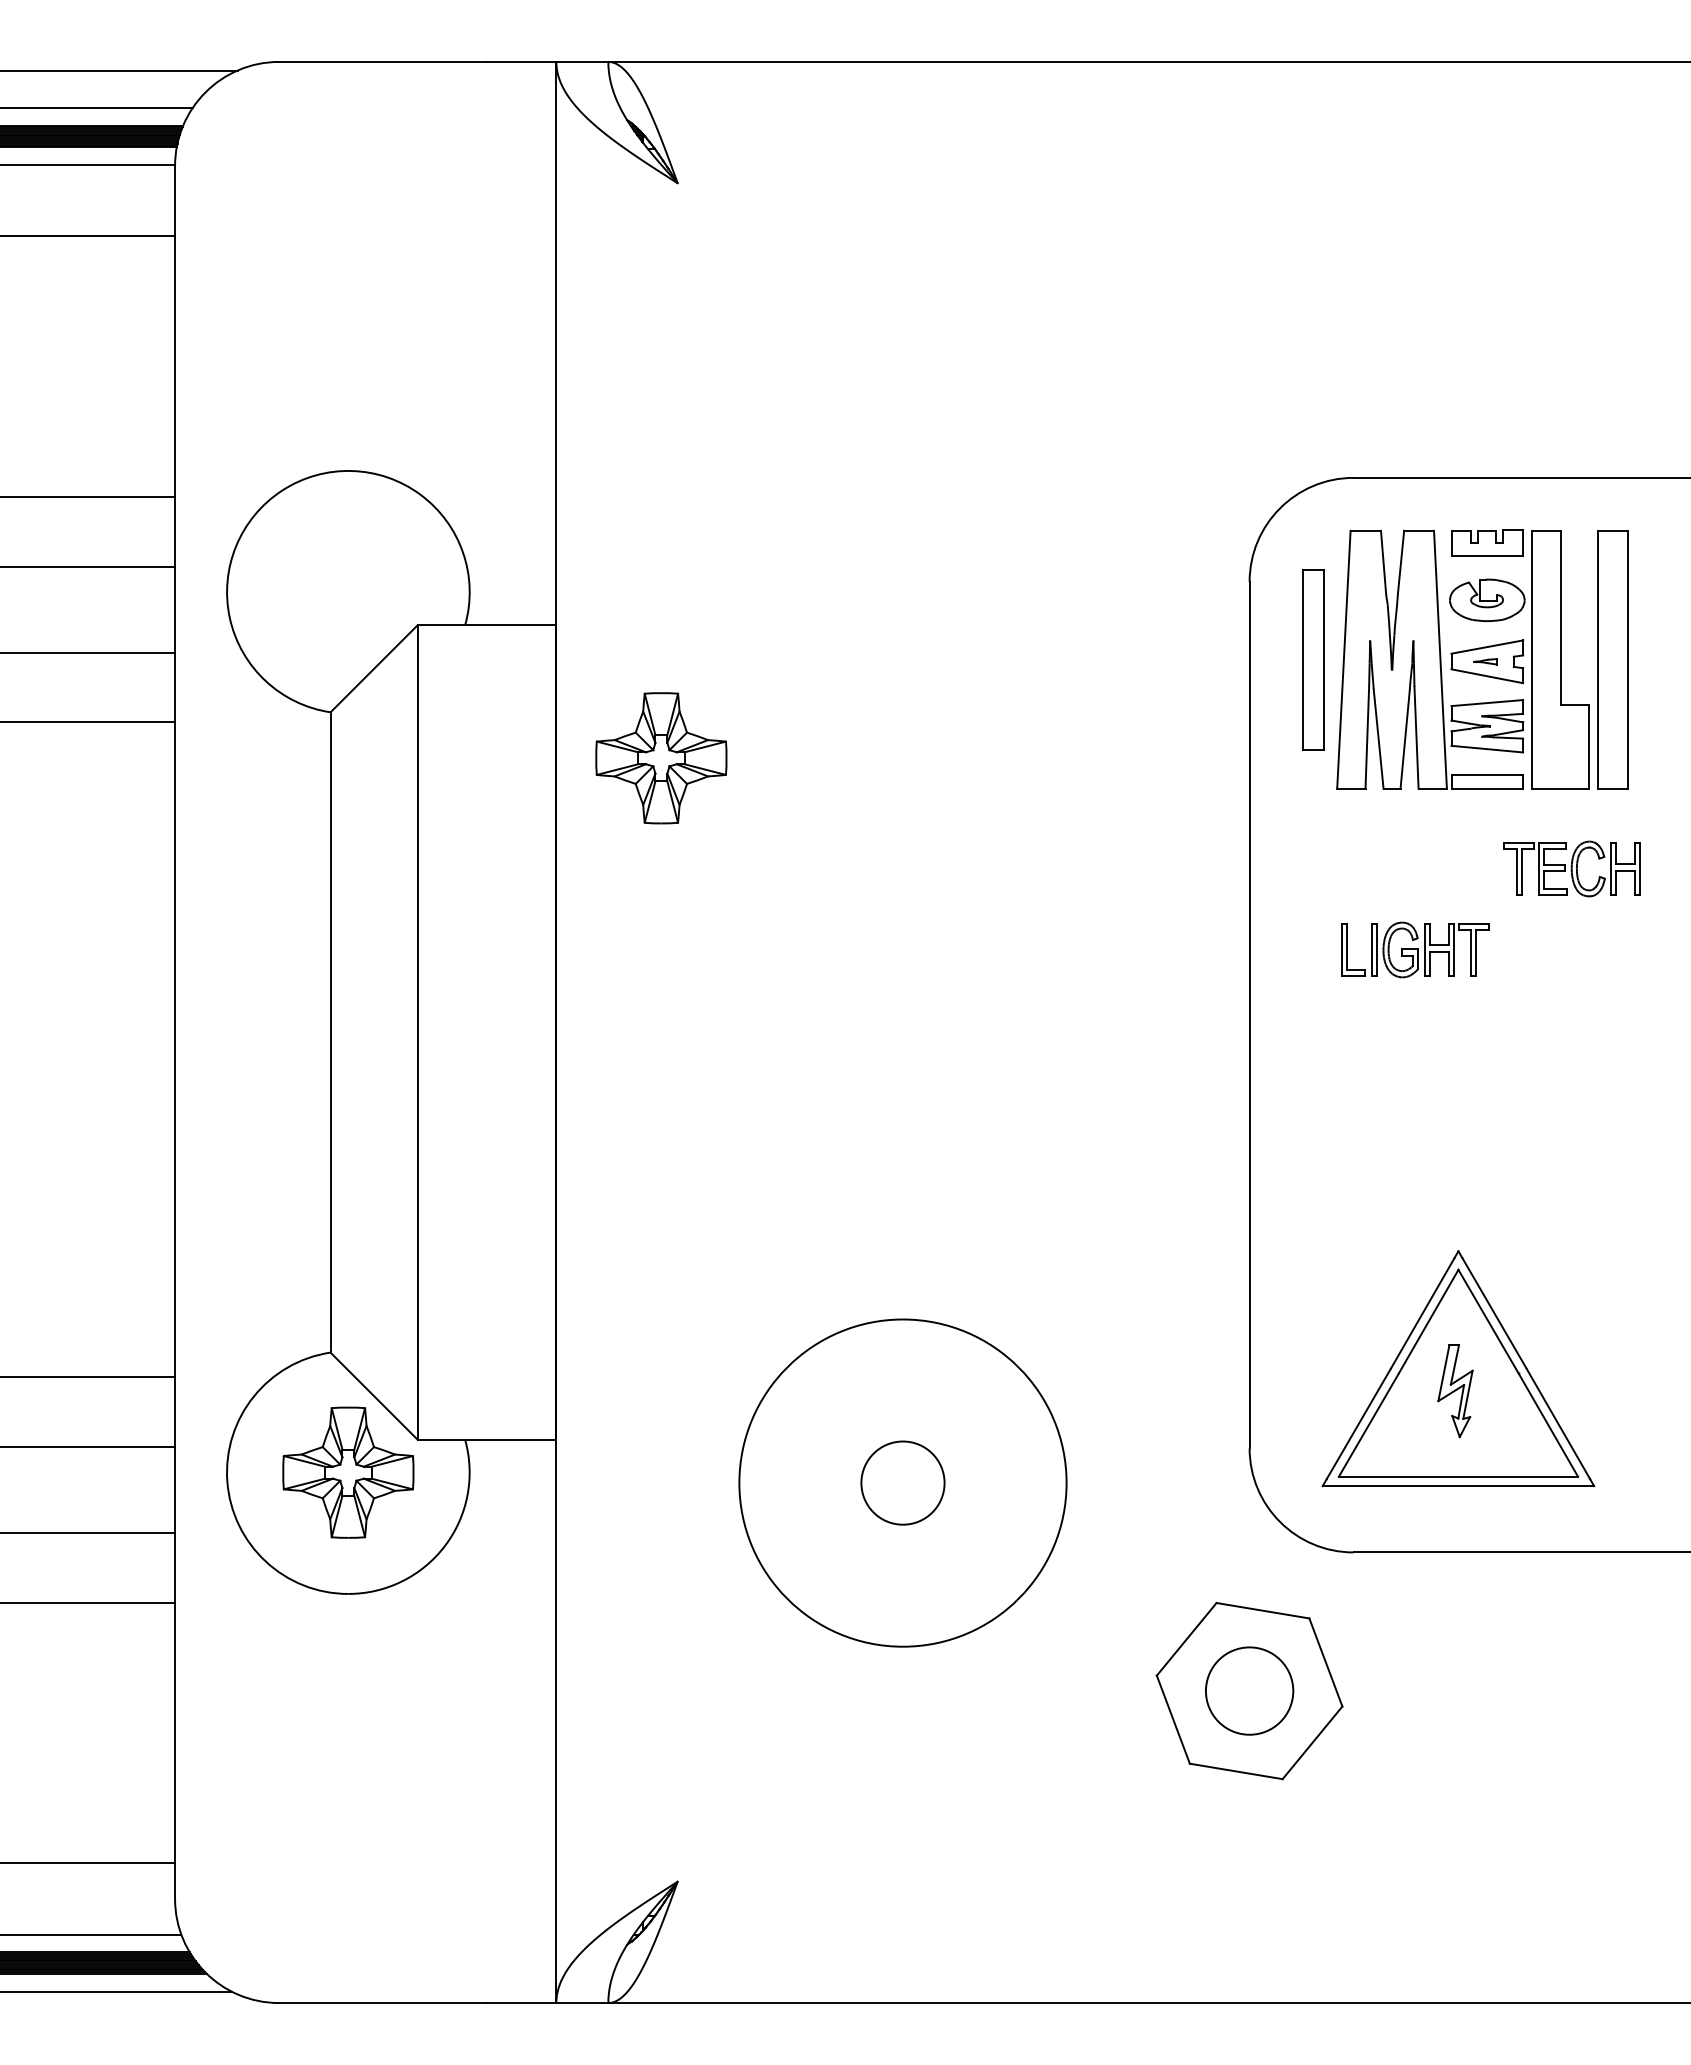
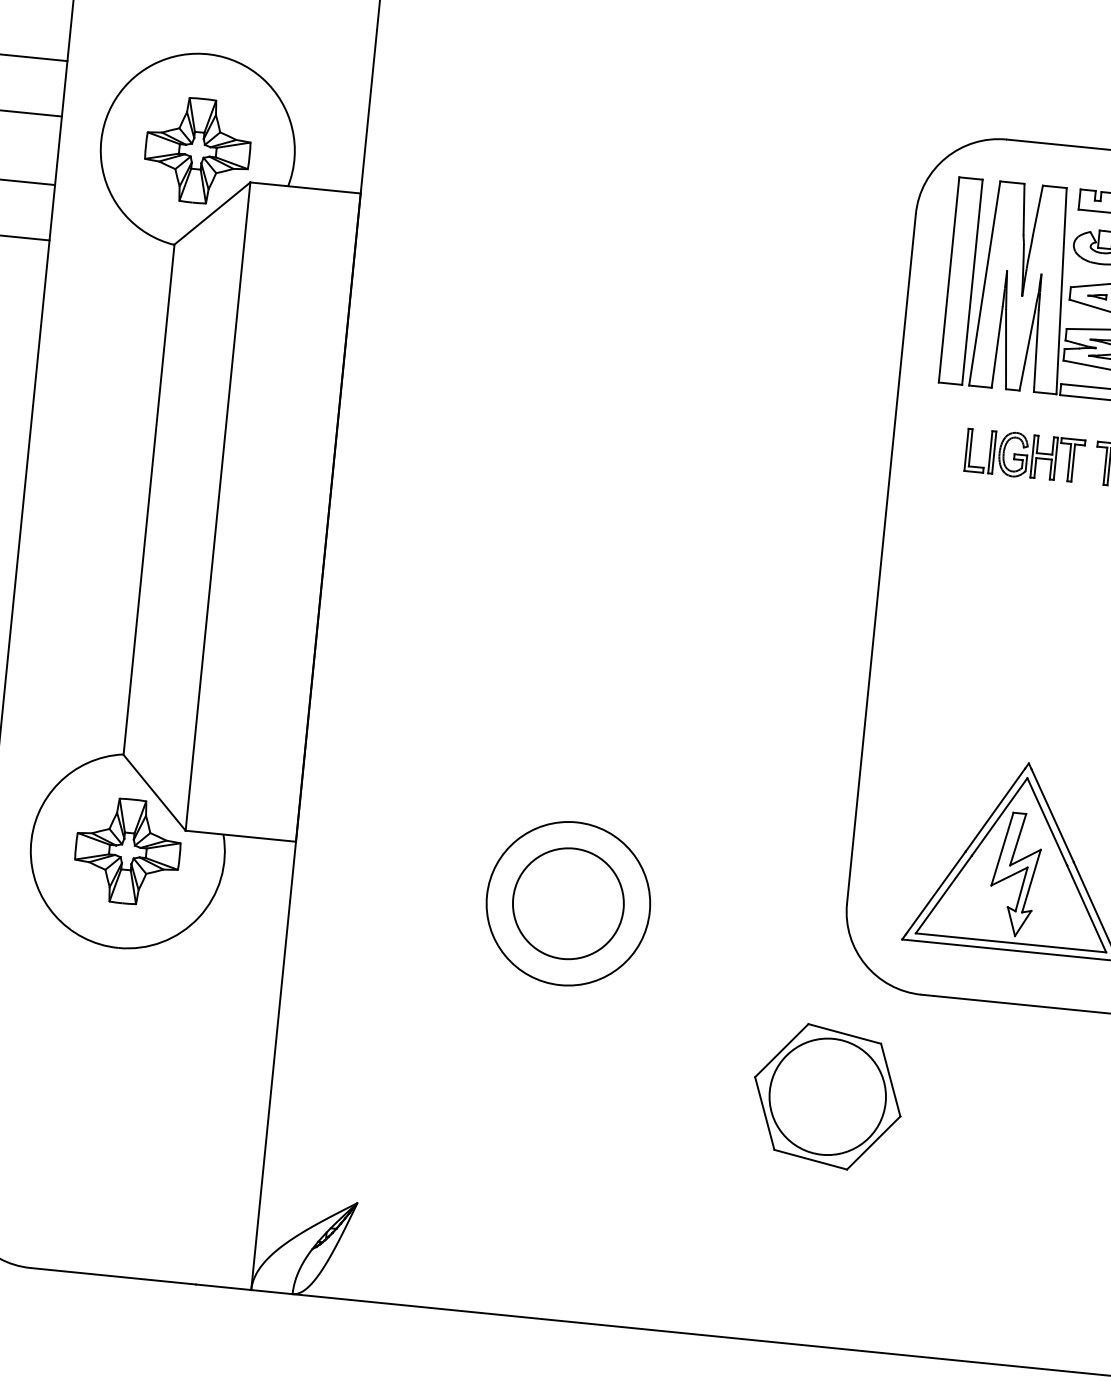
part: (1313, 659) -> (960, 280), size x1.43
part: (661, 758) -> (197, 150), moved
part: (1415, 949) -> (1025, 455), moved
part: (1455, 1390) -> (1015, 873), size x1.67
circle: (902, 1482) -> (568, 903), size x0.62
circle: (902, 1482) -> (568, 903), size x1.67
circle: (1249, 1690) -> (827, 1096), size x1.67

